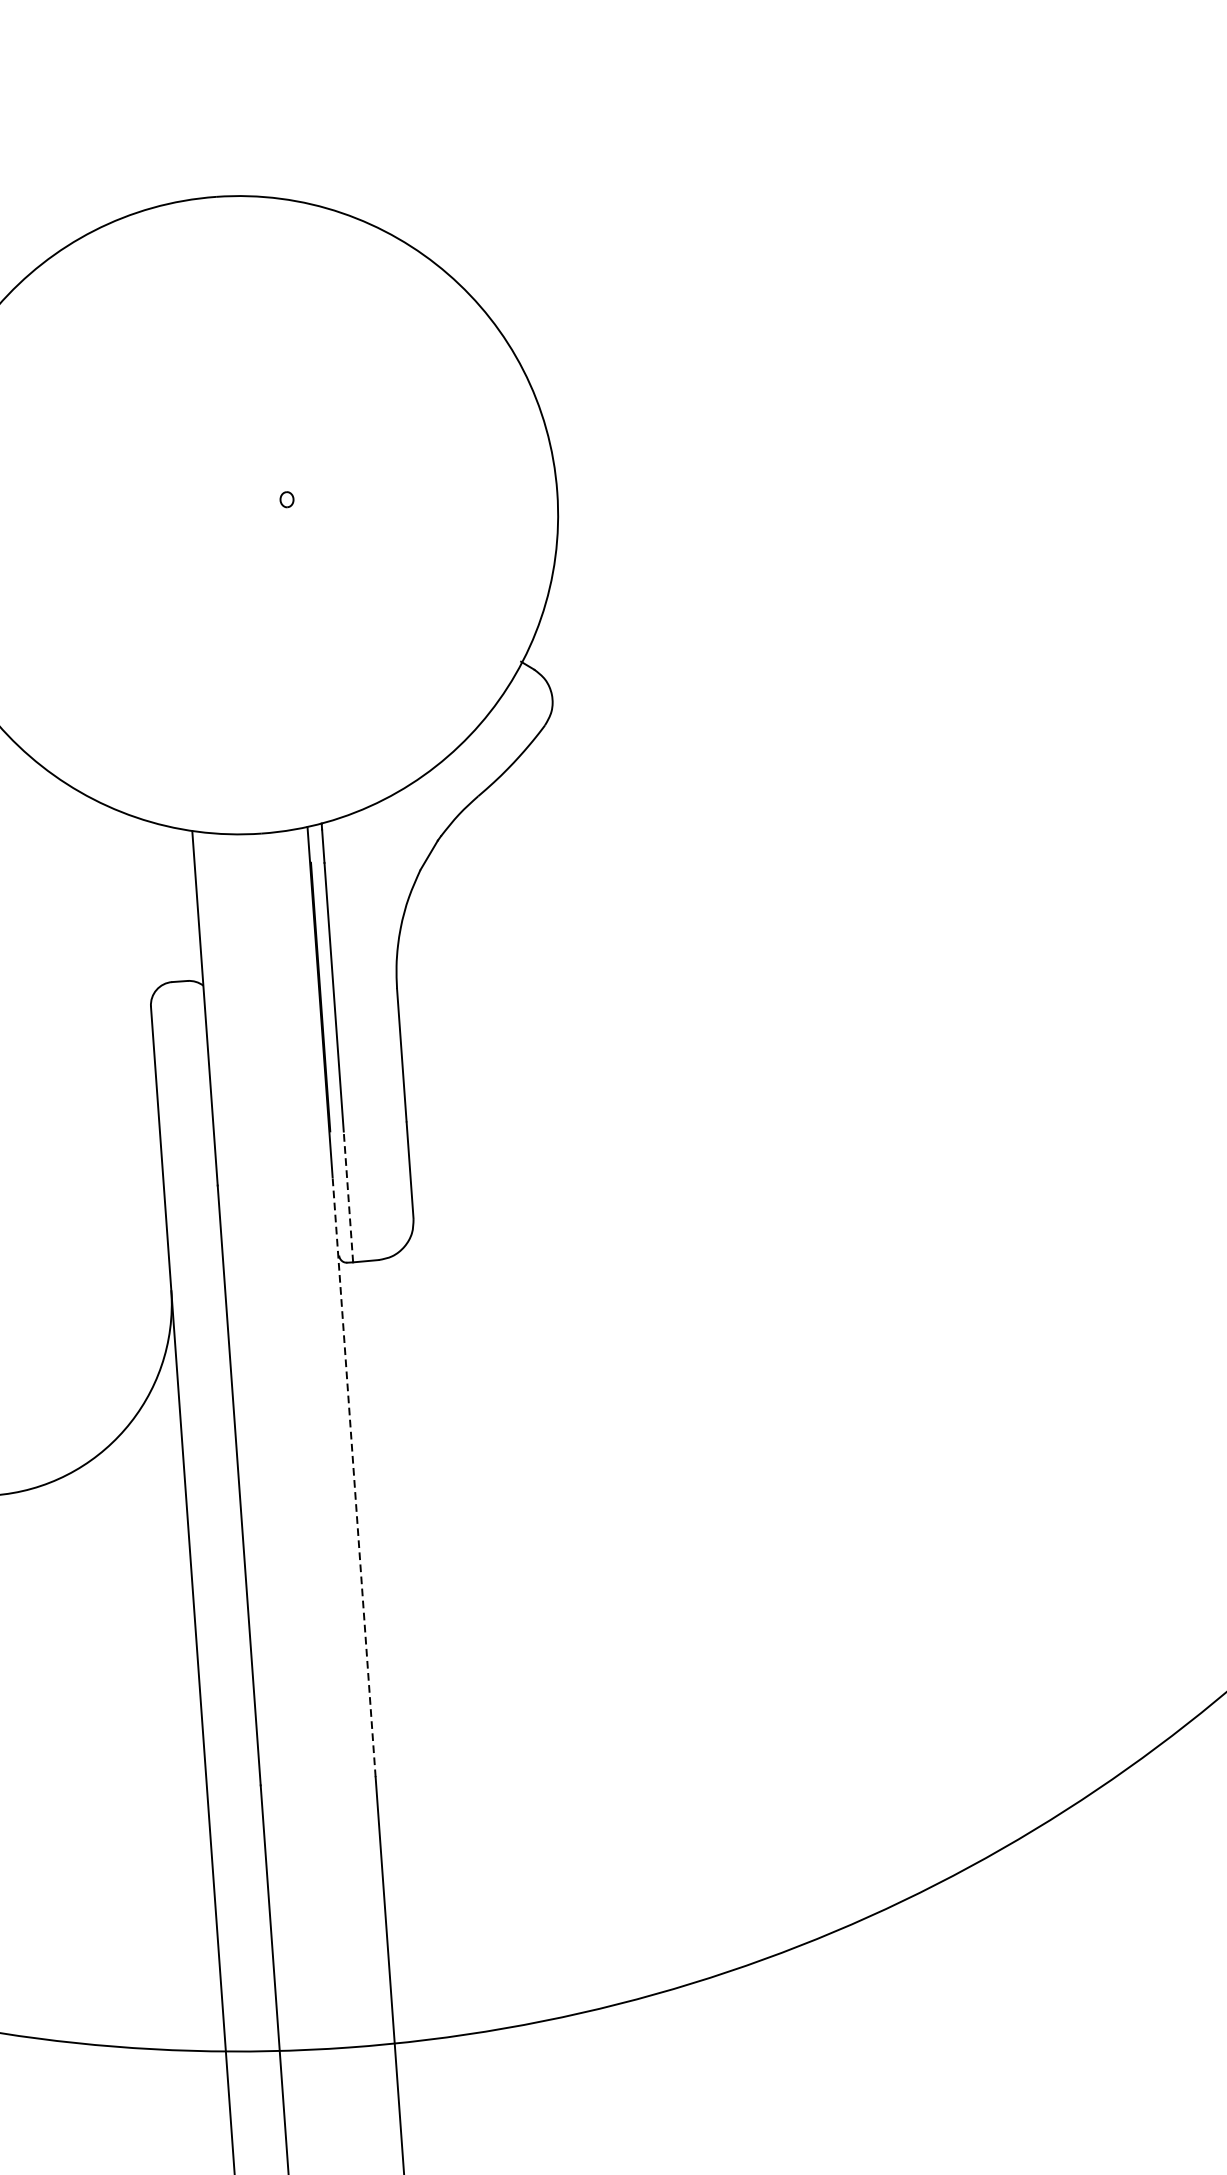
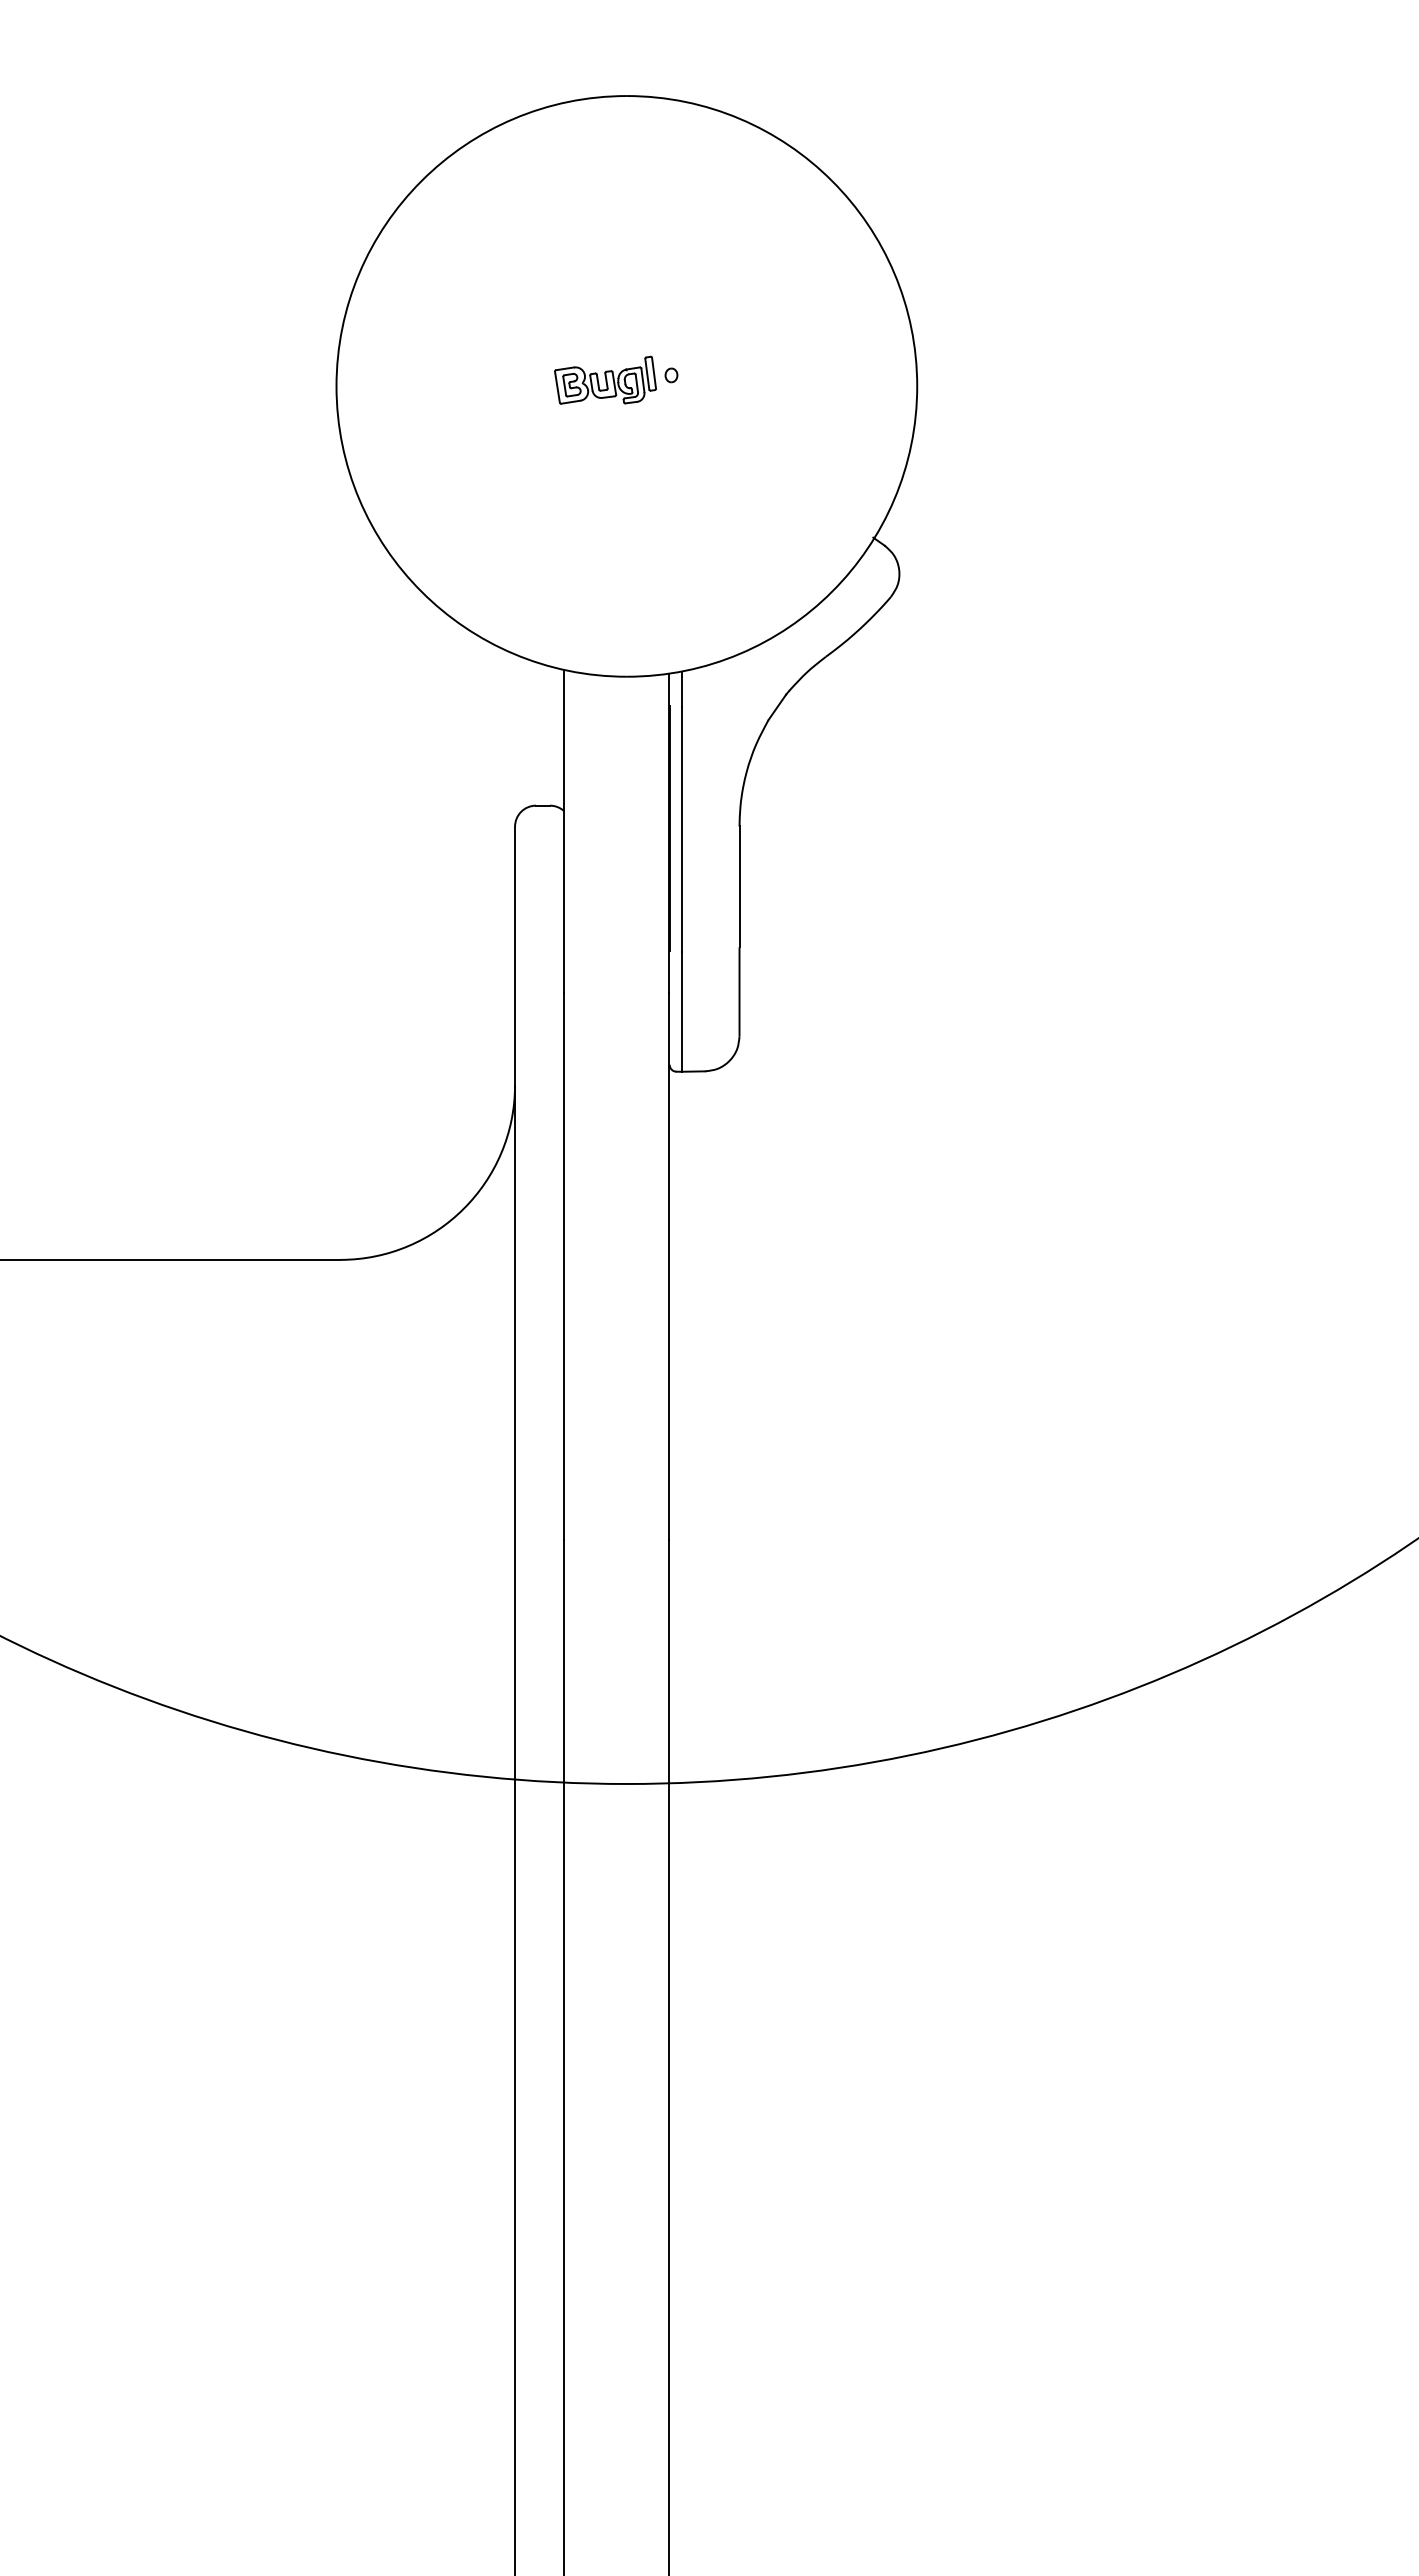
part: (215, 509) -> (605, 379), added
line: (348, 1197) -> (681, 1012), dashed -> solid
line: (353, 1476) -> (668, 1266), dashed -> solid

